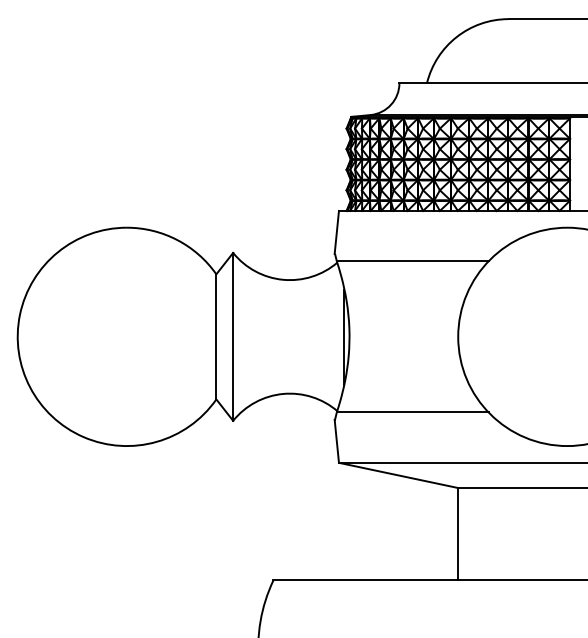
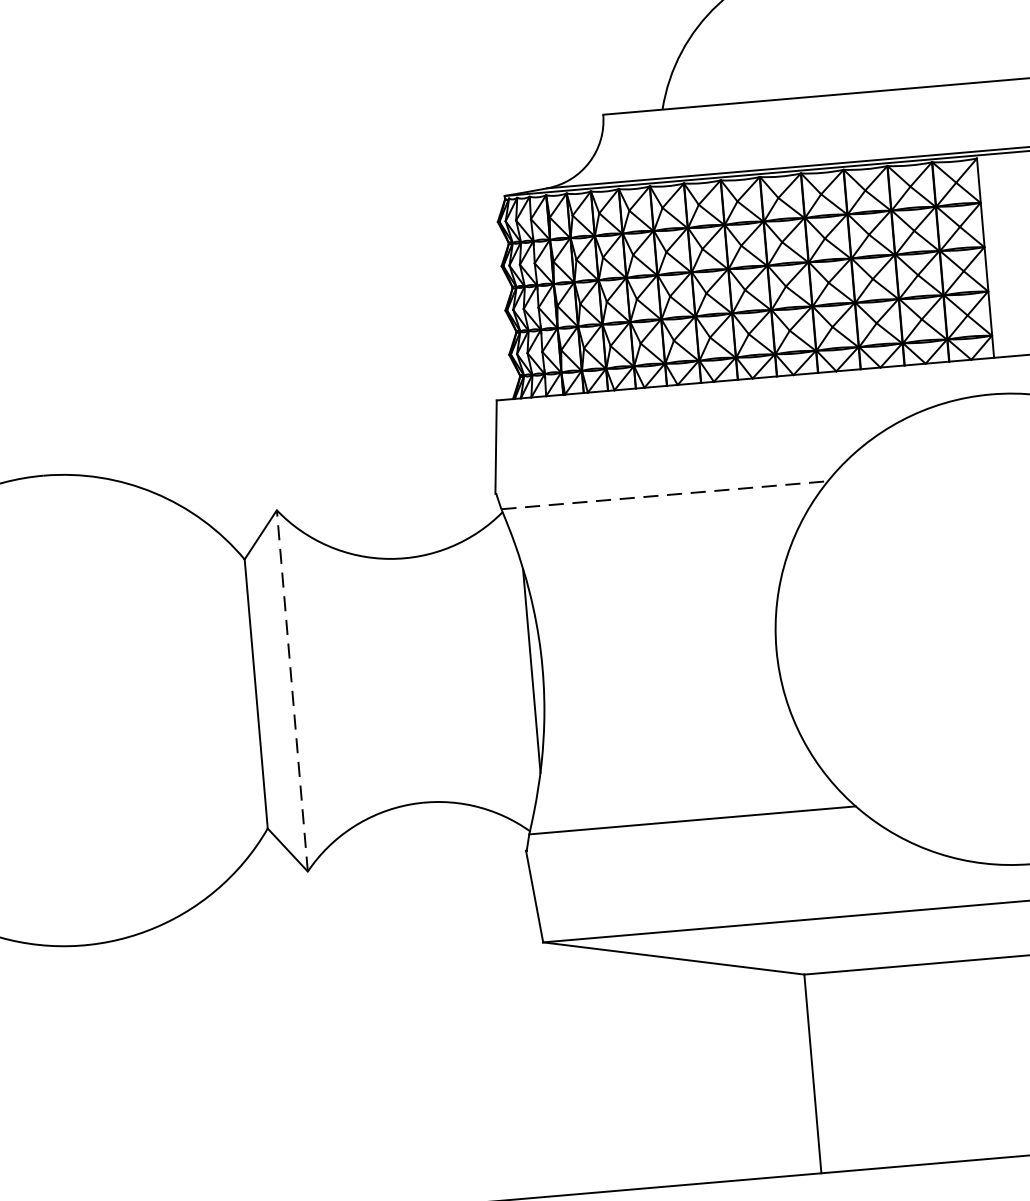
line: (412, 261) -> (664, 495), solid -> dashed
line: (233, 336) -> (292, 690), solid -> dashed

